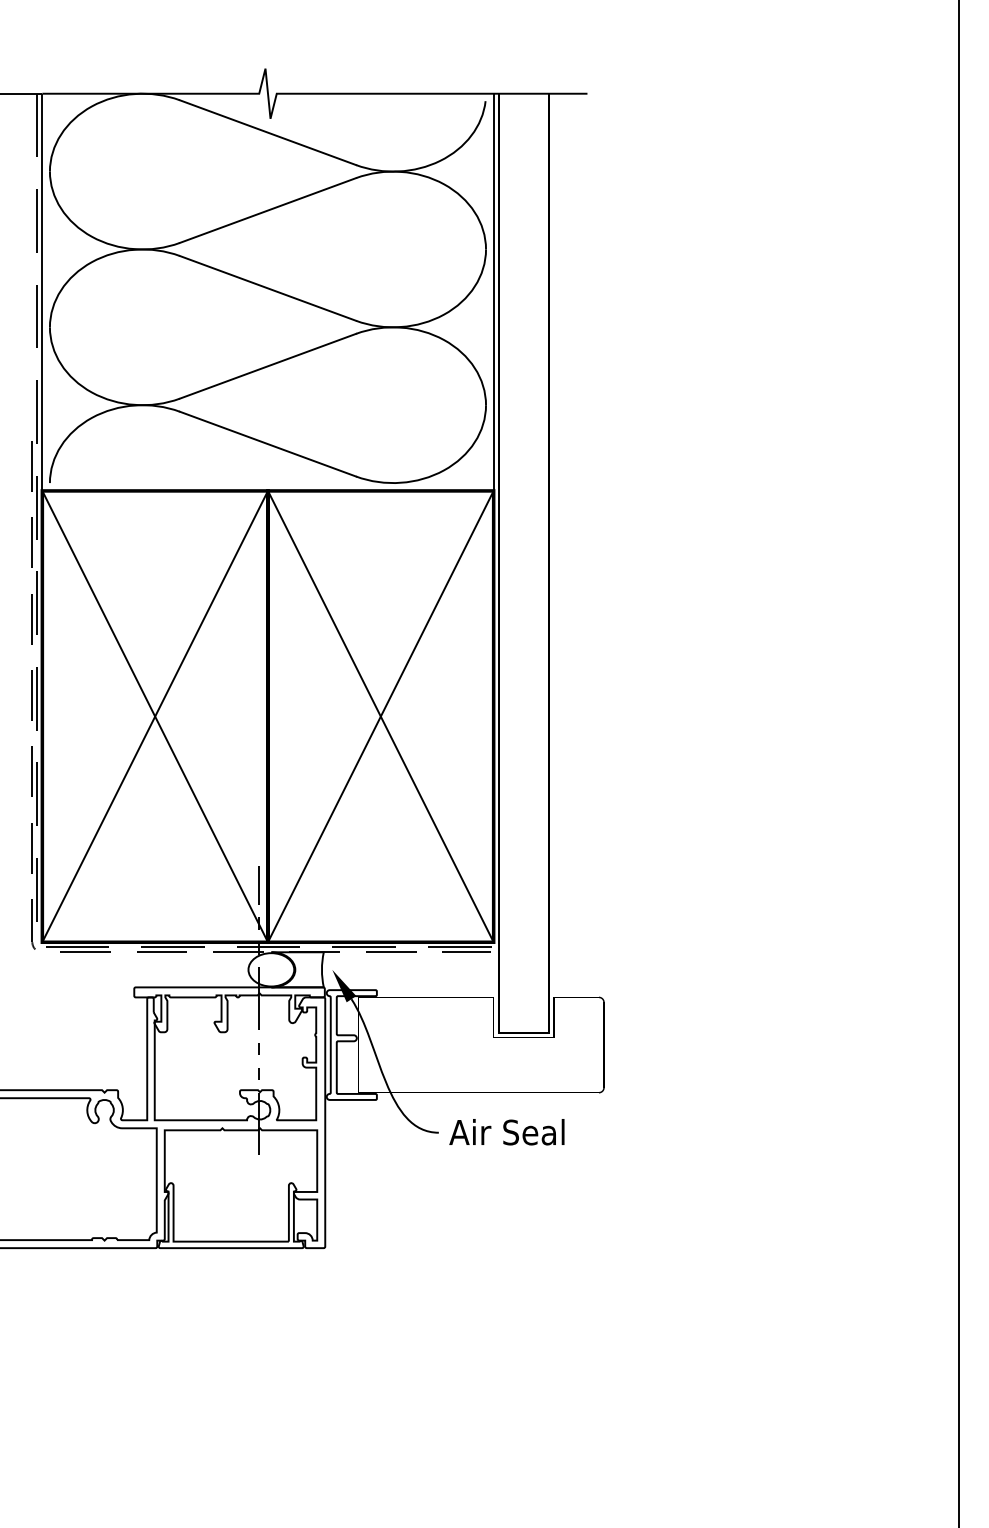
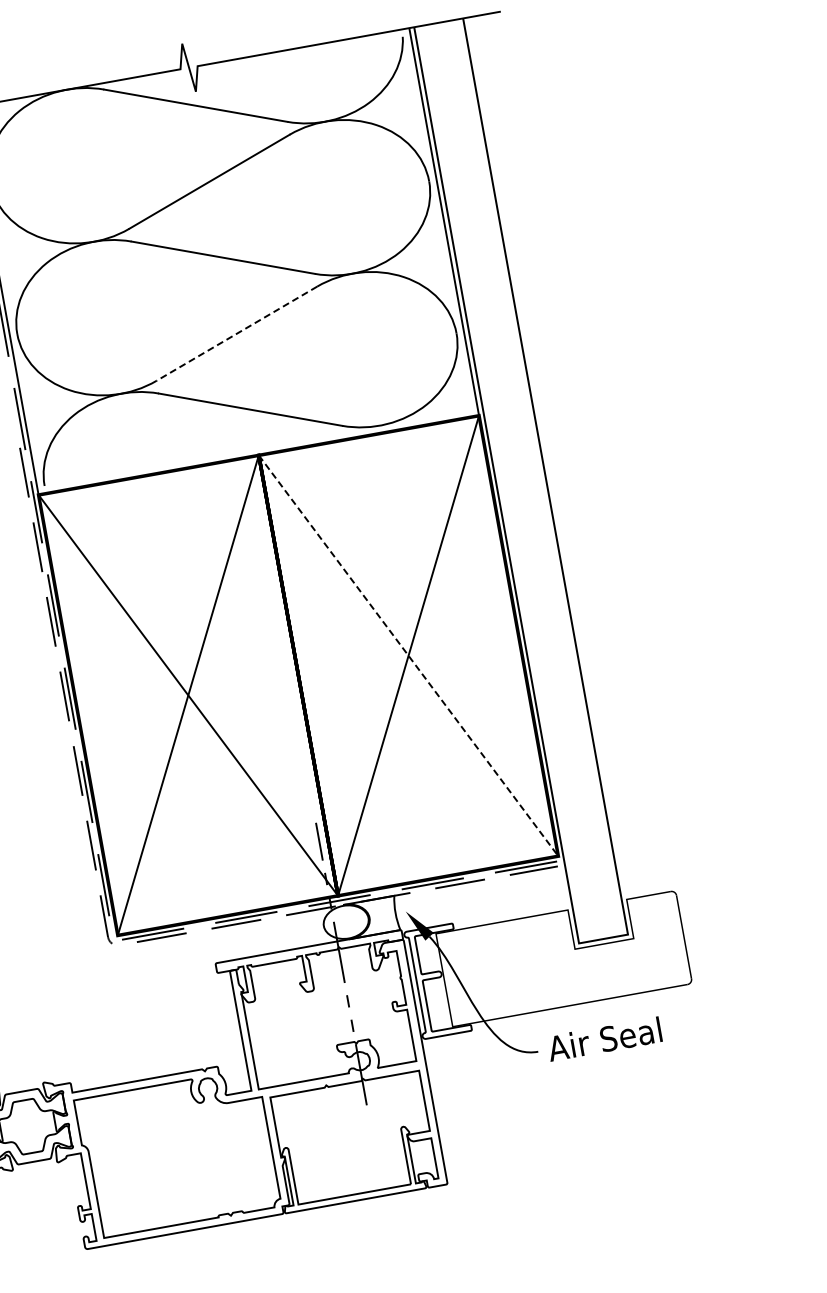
line: (267, 366) -> (236, 334), solid -> dashed
line: (381, 717) -> (409, 656), solid -> dashed

